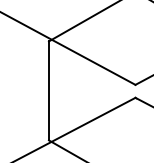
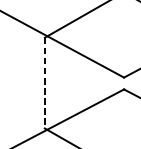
line: (48, 91) -> (44, 83), solid -> dashed

